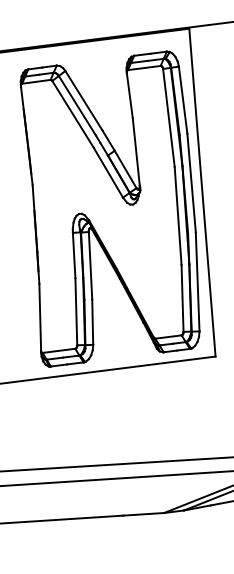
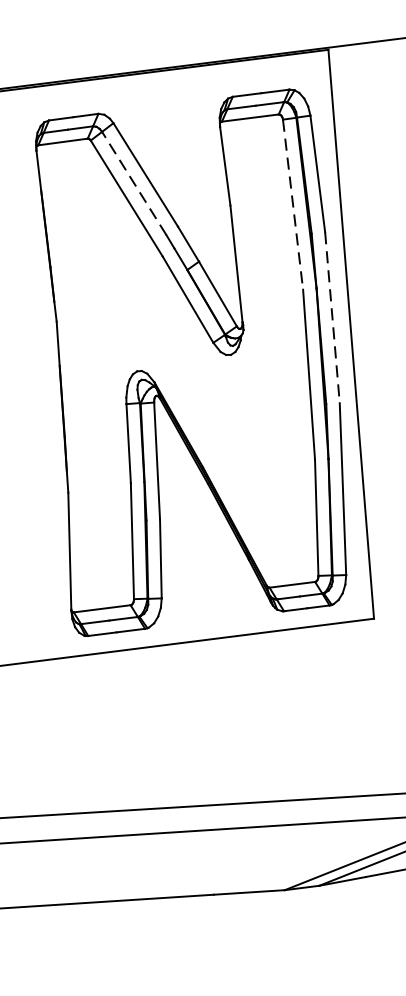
line: (77, 105) -> (134, 183), solid -> dashed
line: (168, 118) -> (292, 205), solid -> dashed
line: (191, 183) -> (332, 318), solid -> dashed

